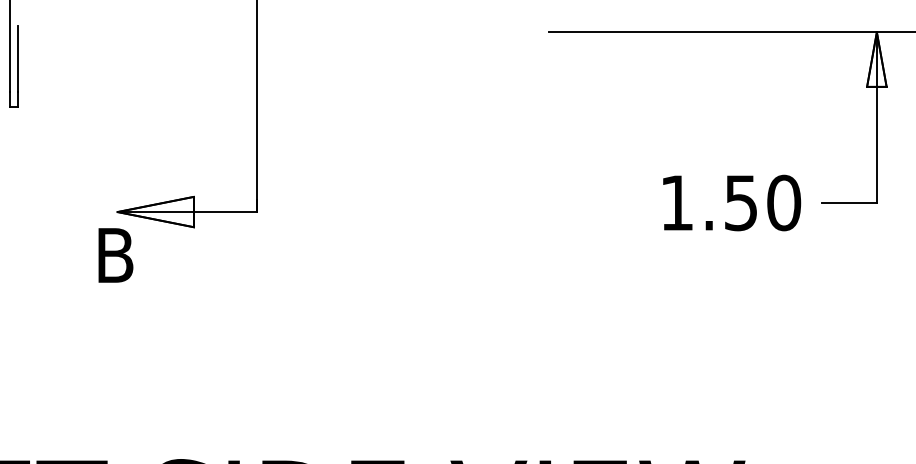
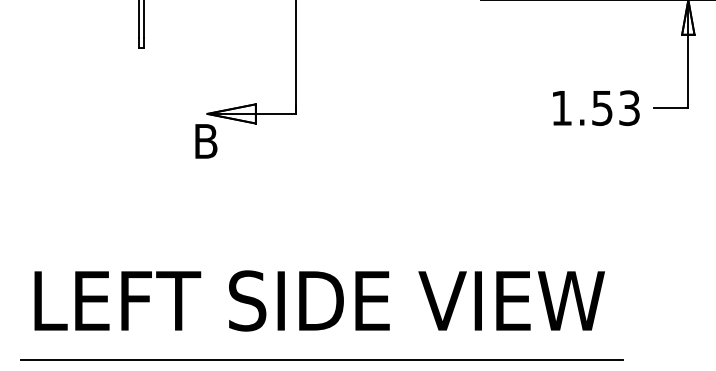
text: (783, 203) -> (629, 108), 1.50 -> 1.53

